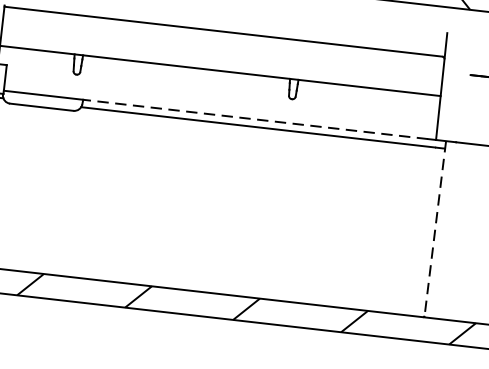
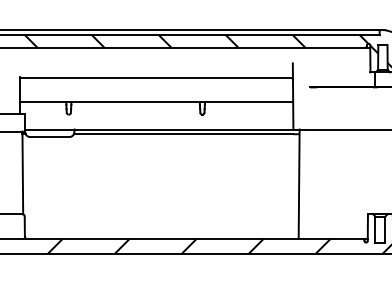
line: (255, 119) -> (181, 129), dashed -> solid
line: (435, 229) -> (299, 184), dashed -> solid

